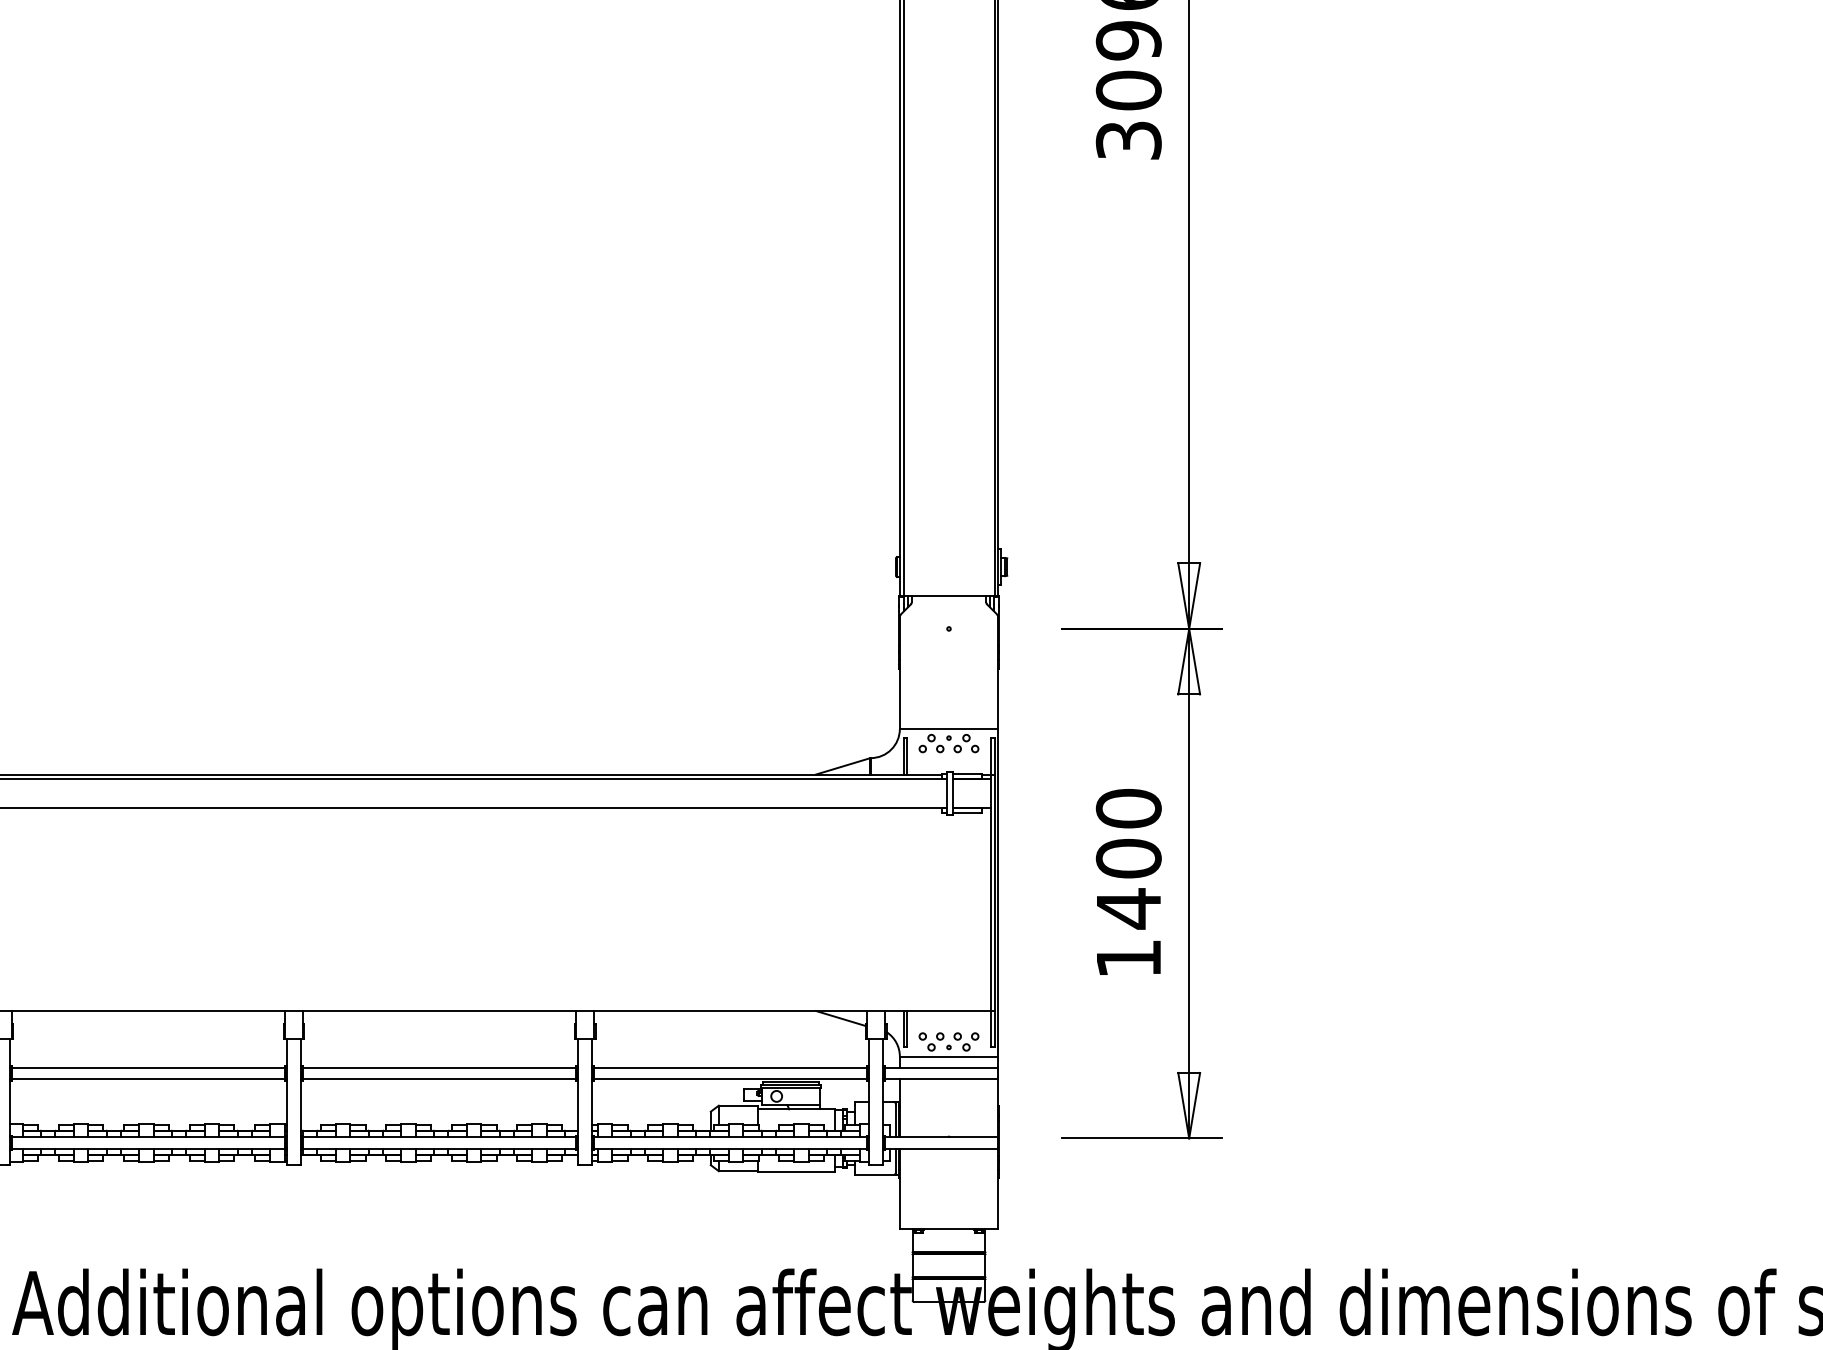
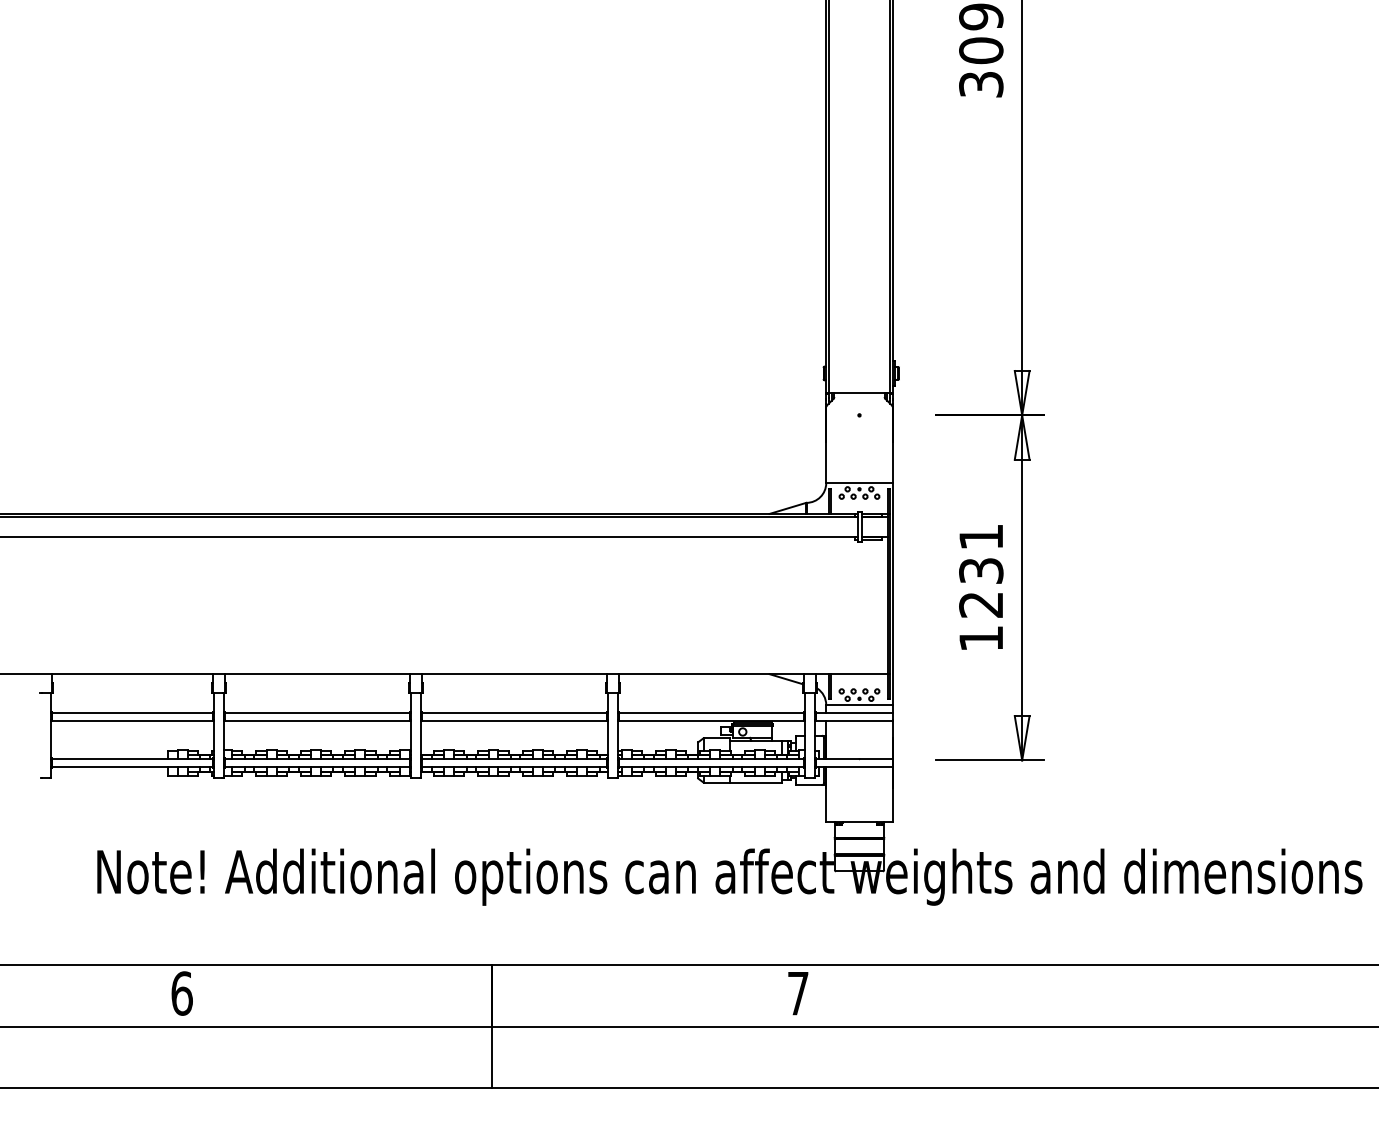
text: (1129, 859) -> (981, 571), 1400 -> 1231

